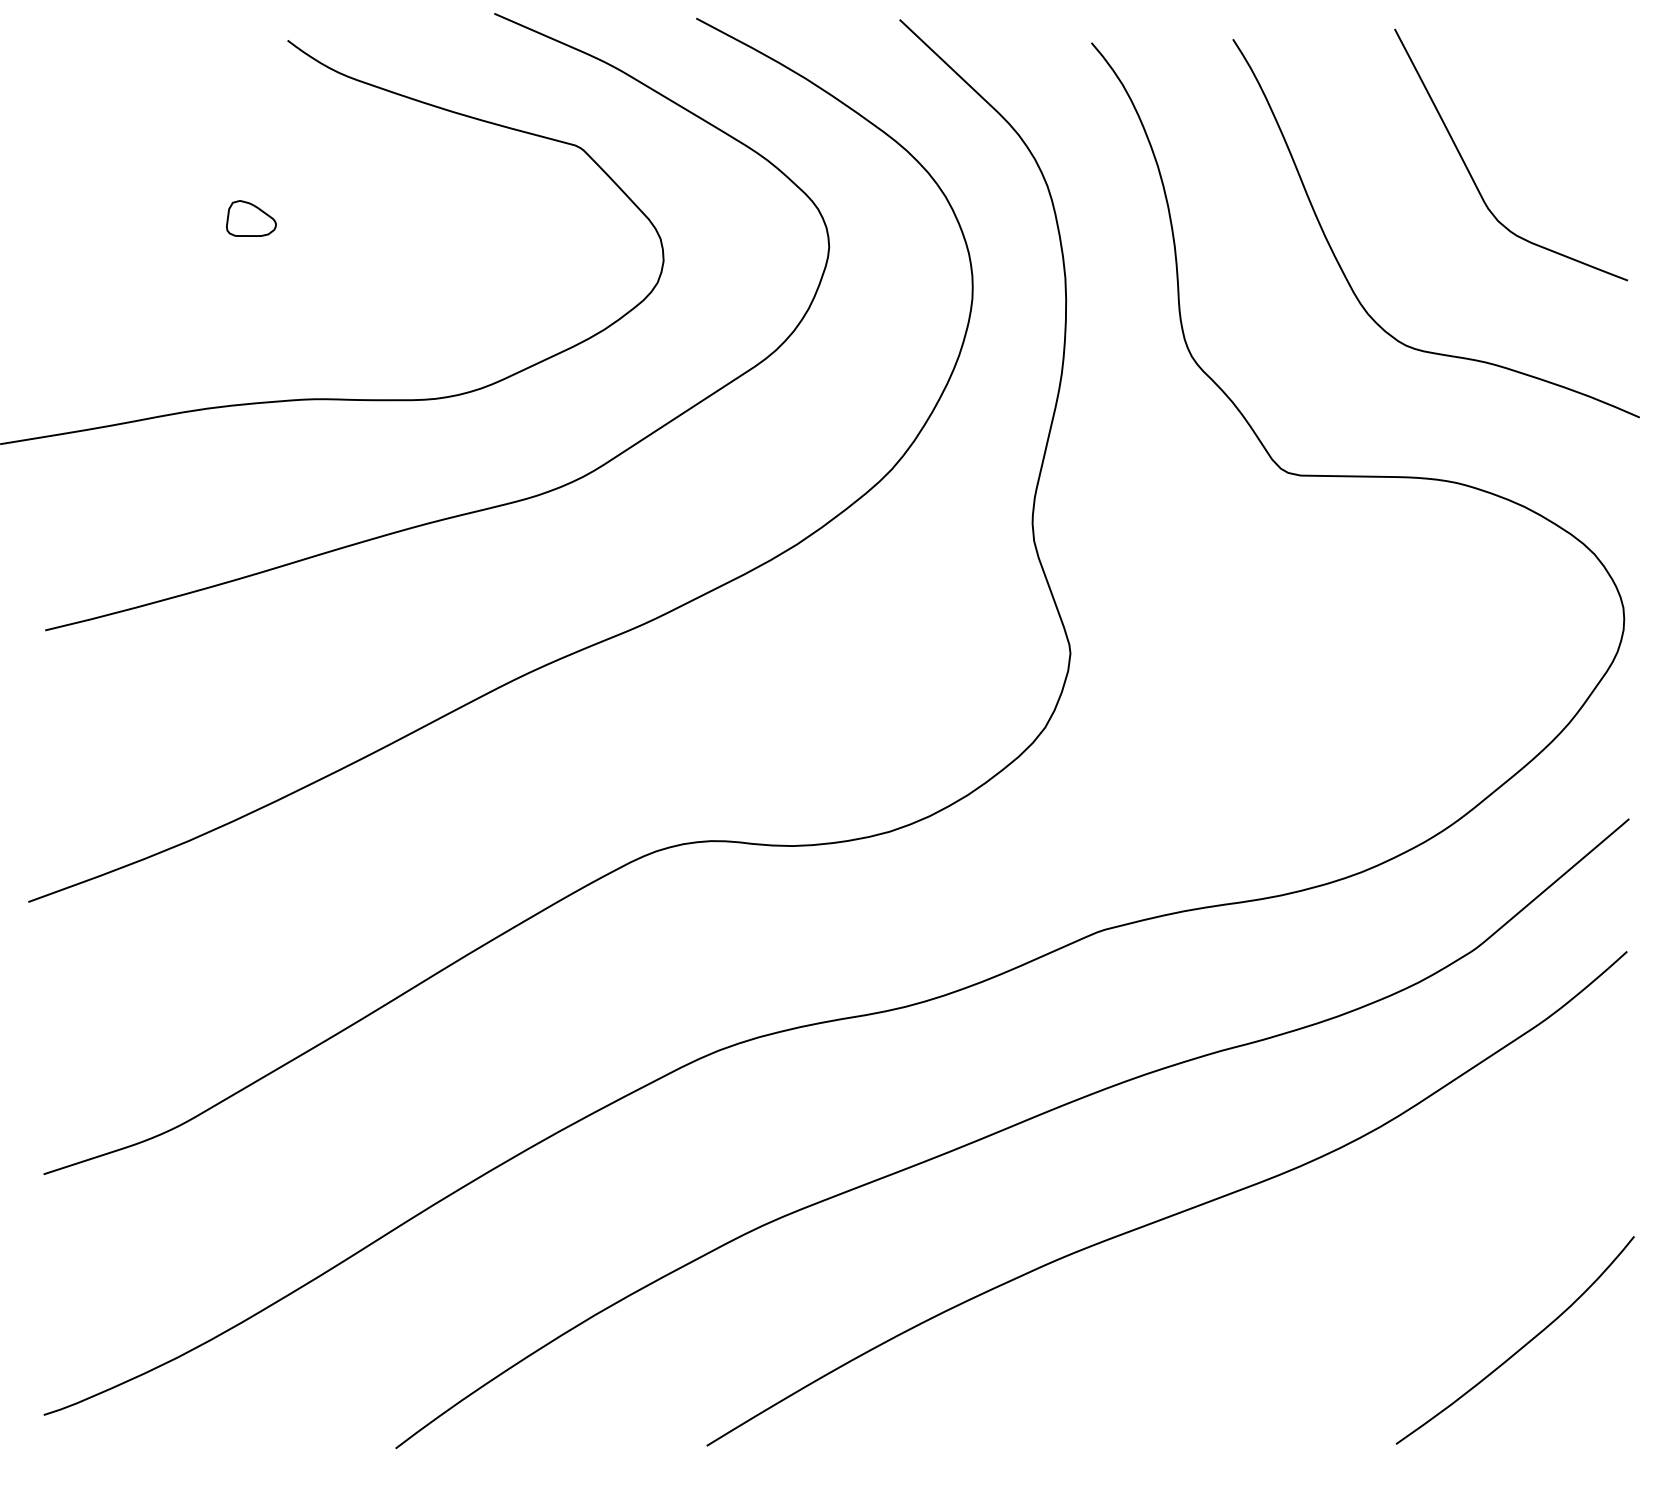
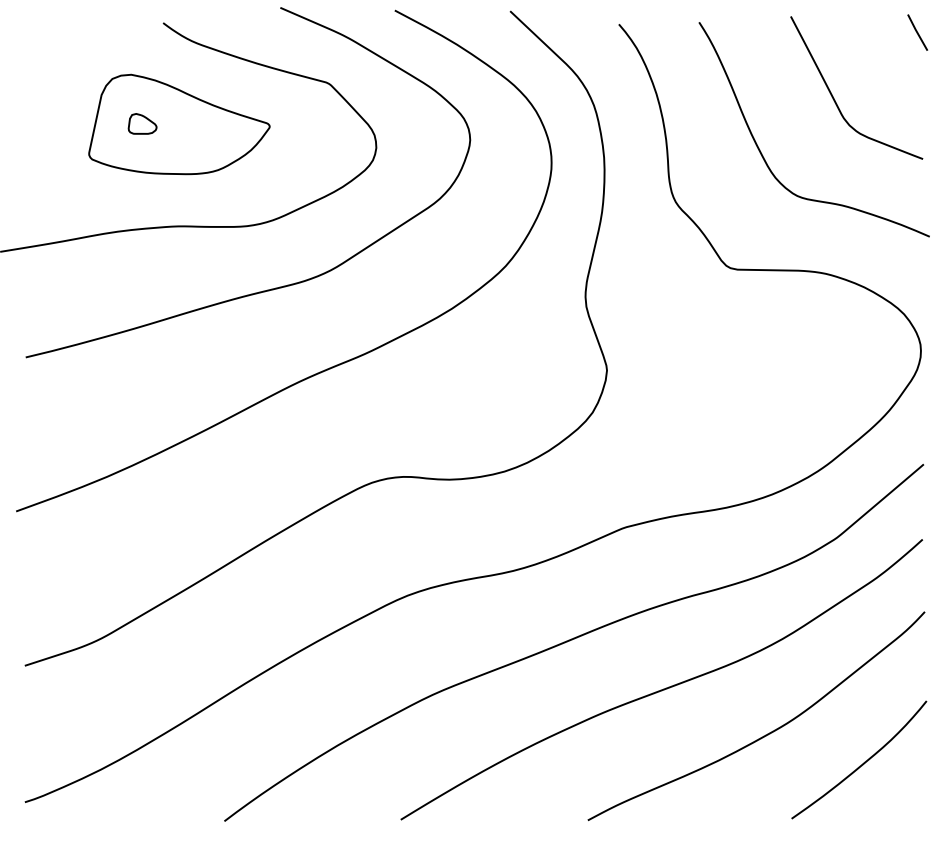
line: (1618, 57) -> (917, 32), added
part: (316, 219) -> (179, 124), added
curve: (1350, 1295) -> (765, 734), added

